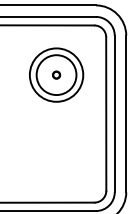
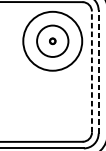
circle: (56, 74) -> (52, 40), size x1.4
line: (114, 113) -> (98, 71), solid -> dashed
line: (106, 114) -> (92, 72), solid -> dashed

